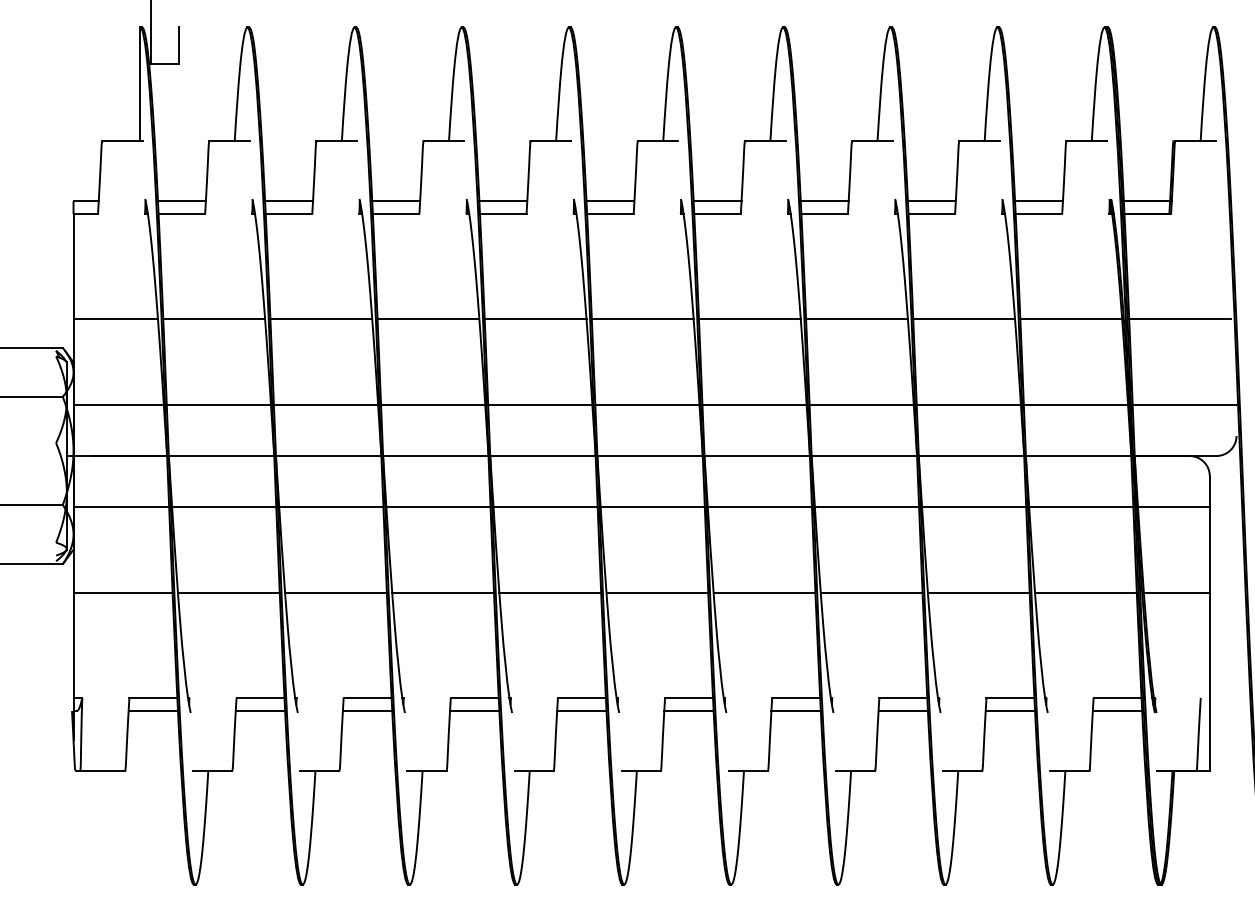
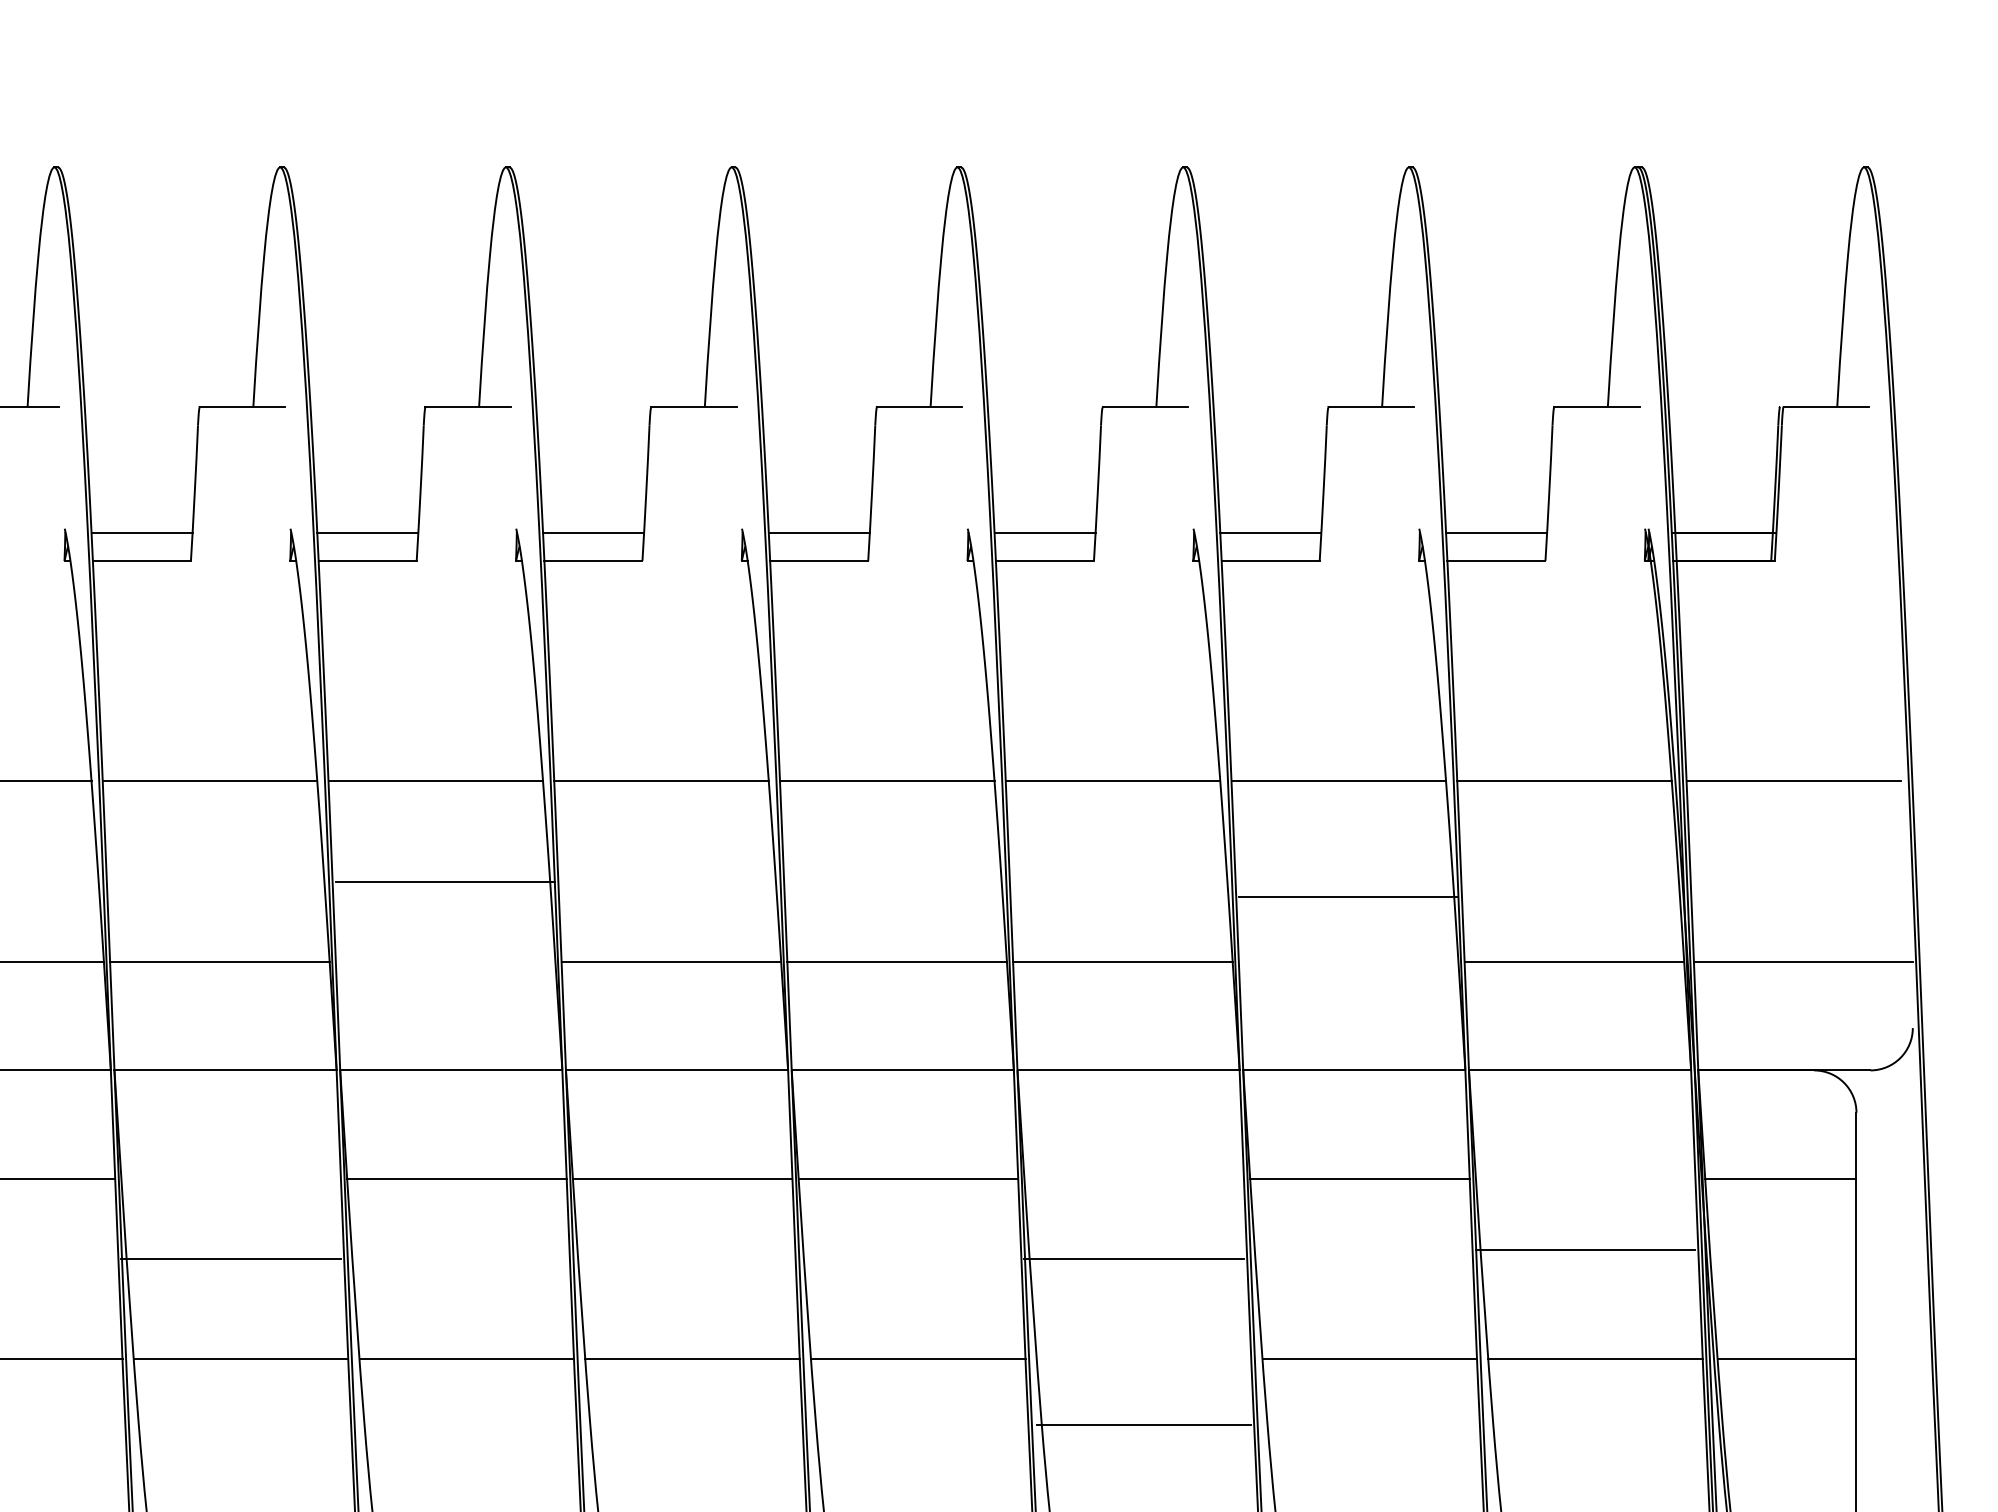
line: (540, 404) -> (446, 881), moved
line: (968, 404) -> (1348, 896), moved
line: (438, 507) -> (231, 1258), moved
line: (866, 507) -> (1133, 1258), moved
line: (1081, 507) -> (1586, 1250), moved
line: (871, 593) -> (1143, 1425), moved

